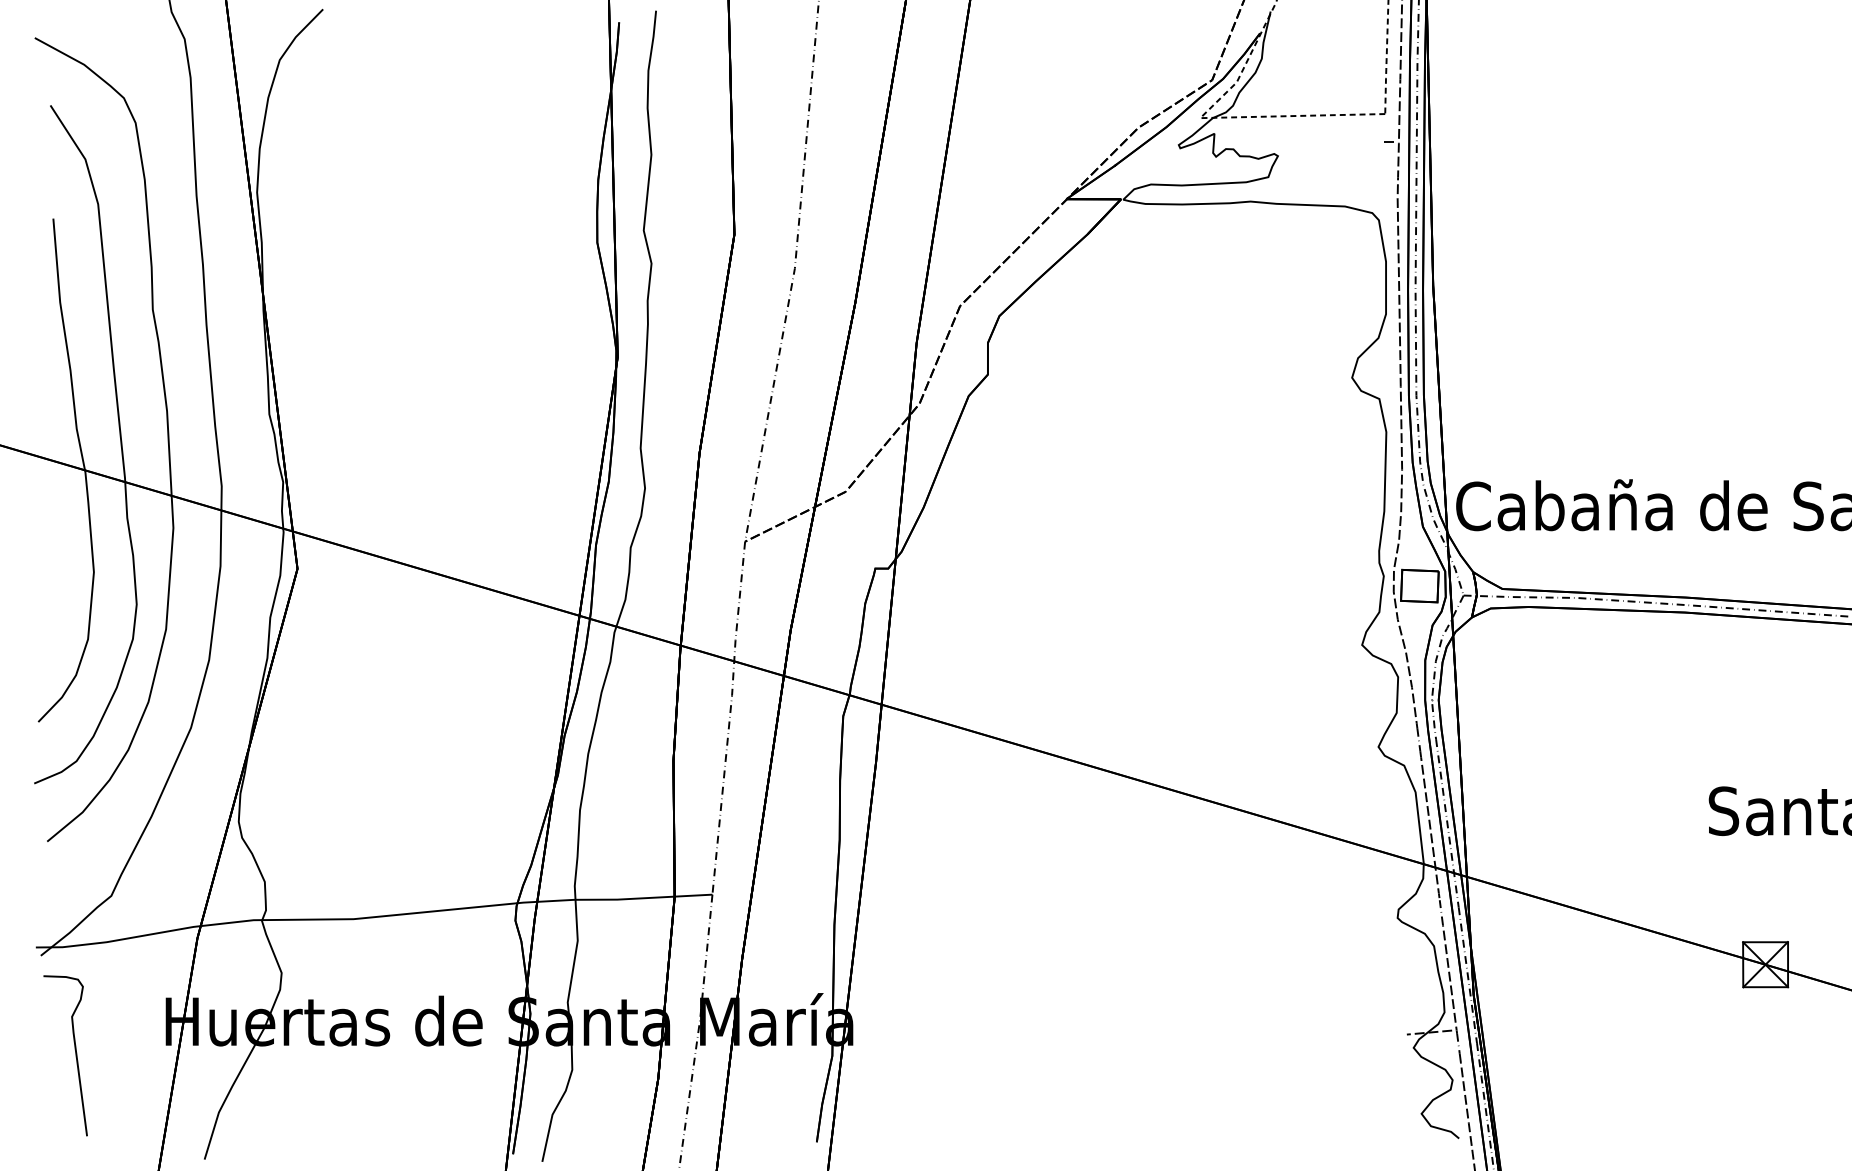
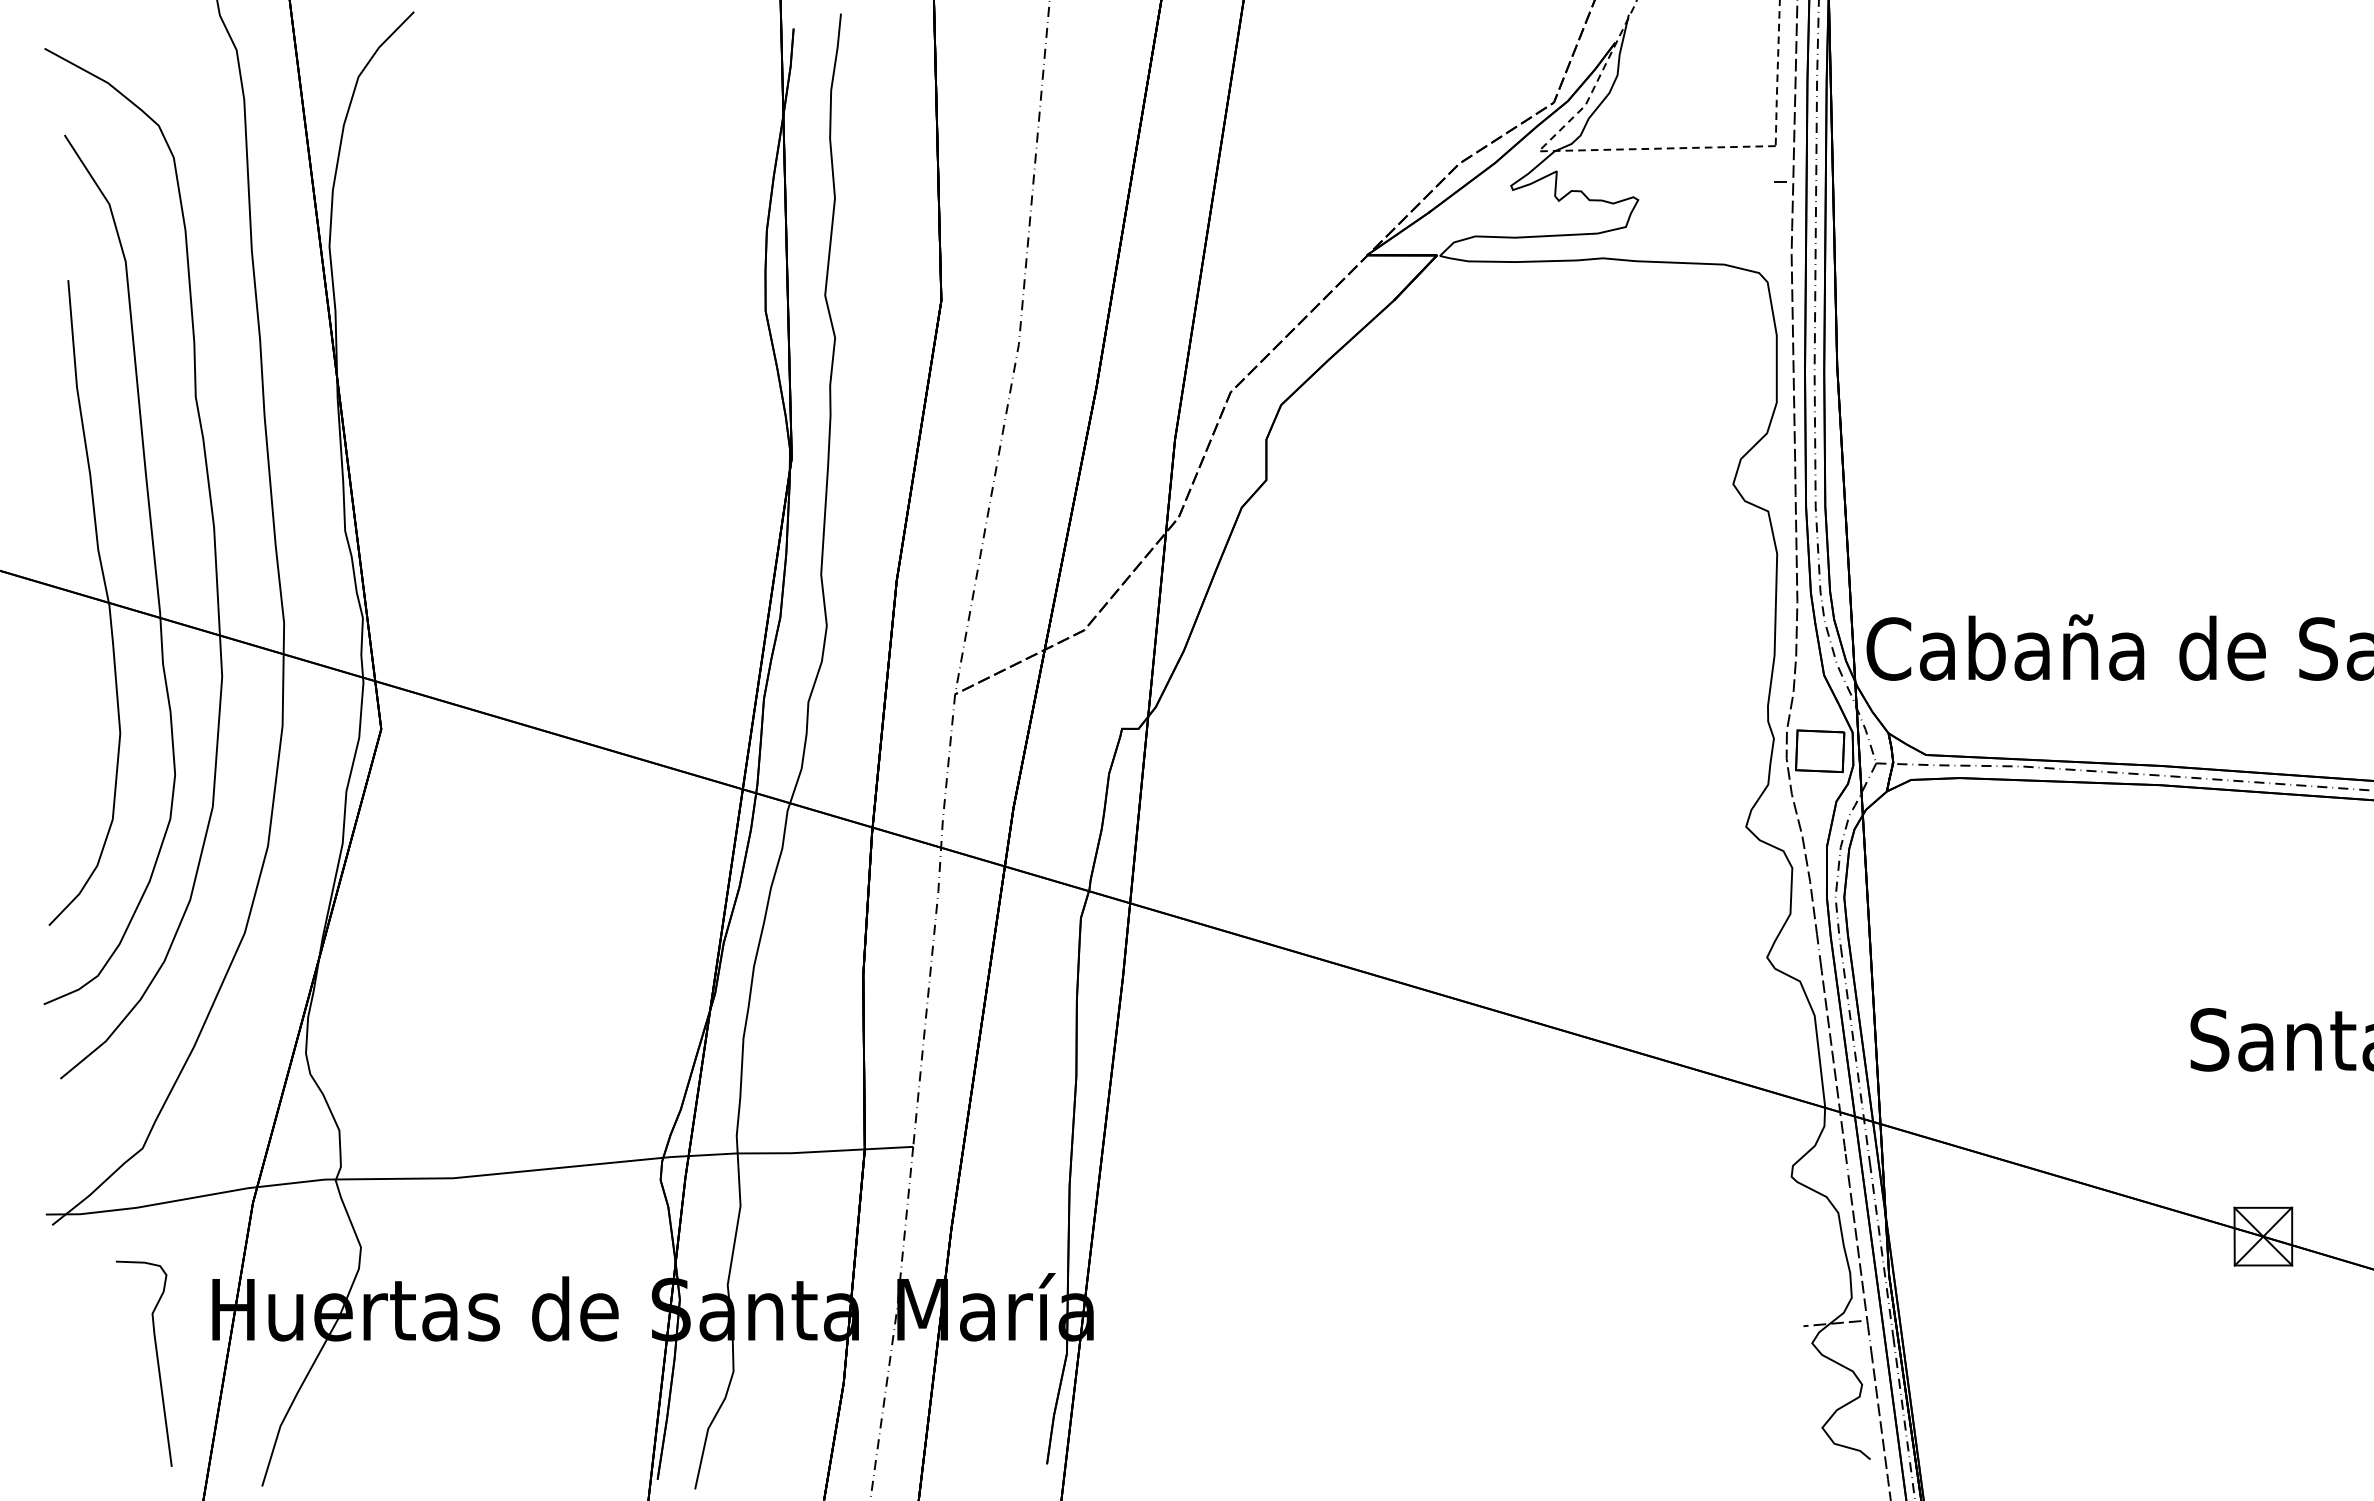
curve: (75, 1055) -> (156, 1363), moved

